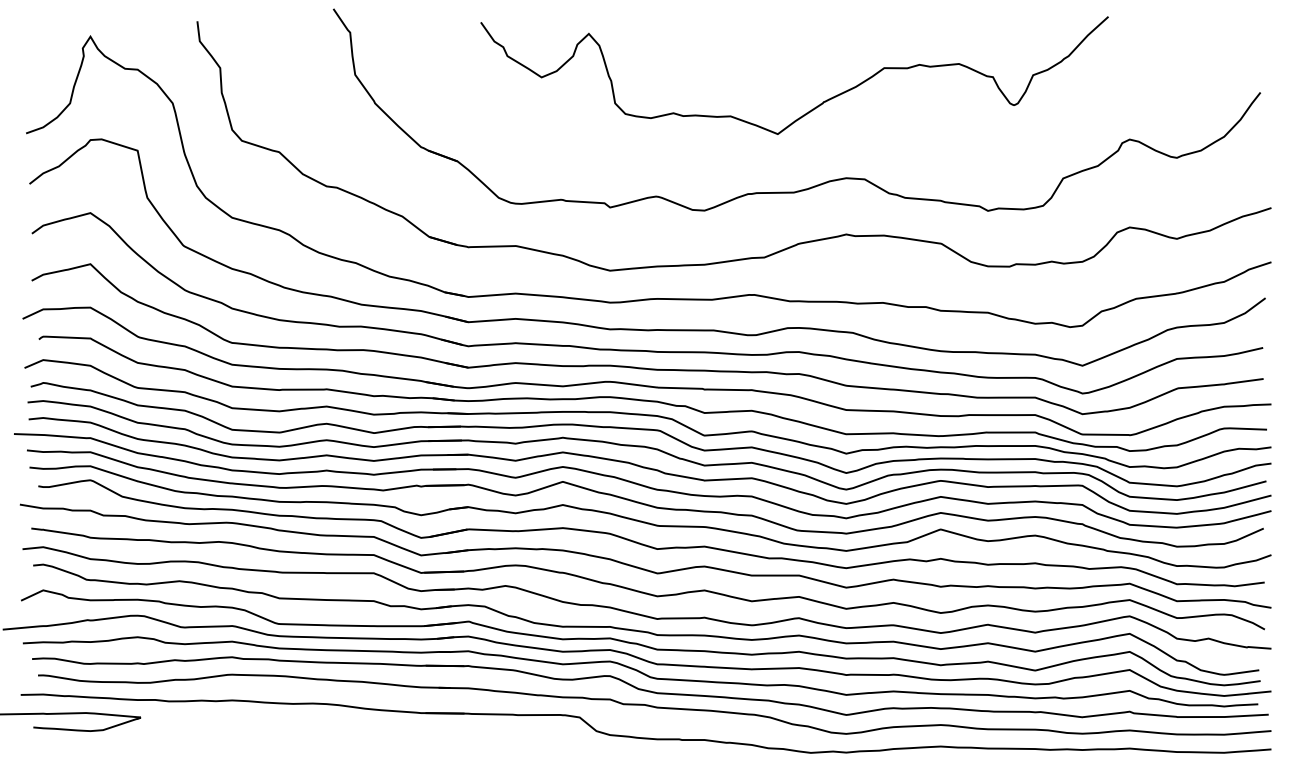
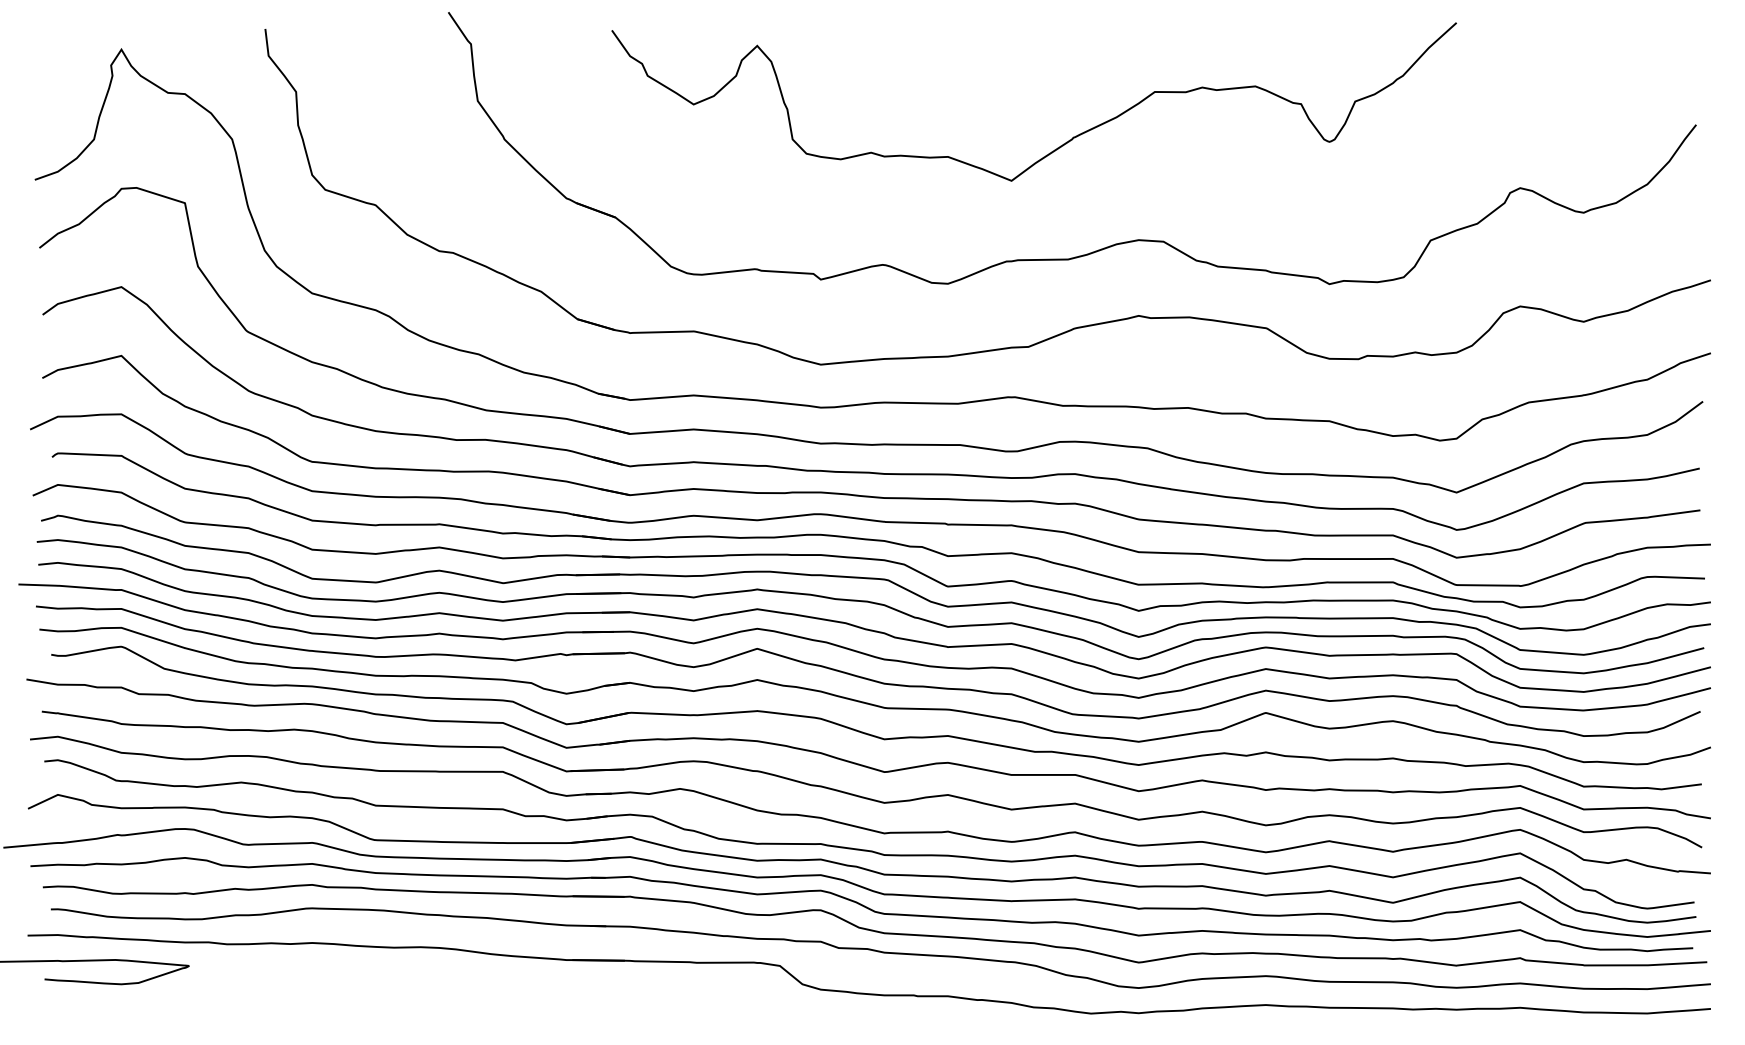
curve: (816, 106) -> (1063, 143), moved

